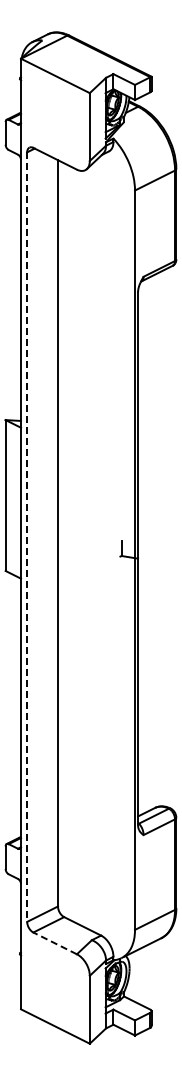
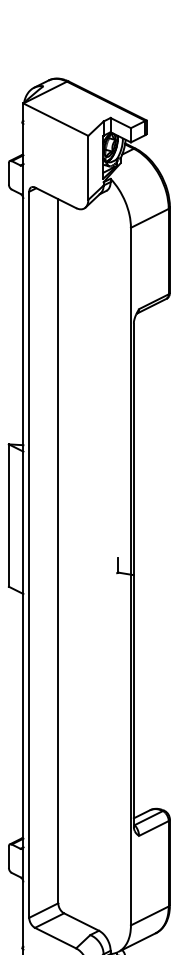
line: (27, 537) -> (29, 555), dashed -> solid
line: (54, 943) -> (54, 938), dashed -> solid

